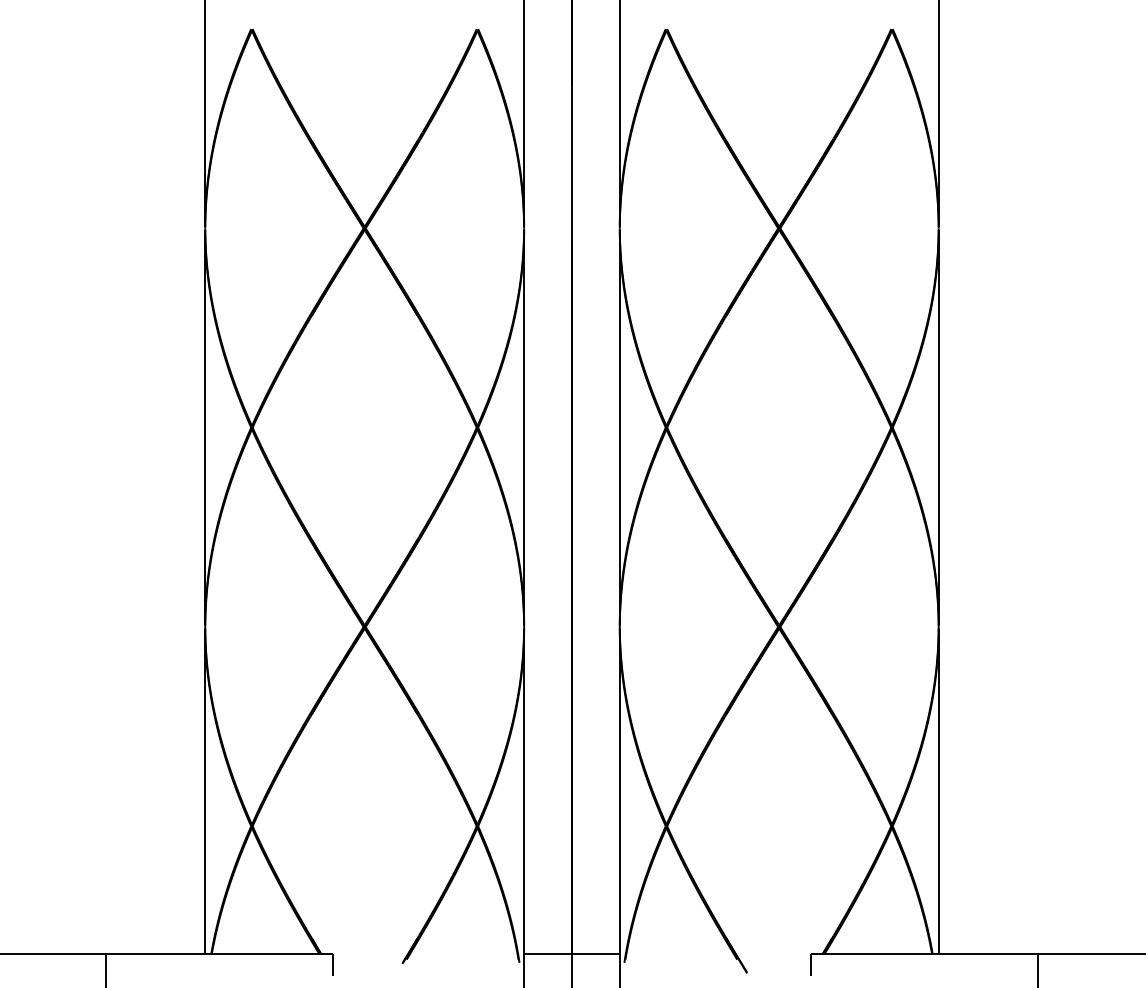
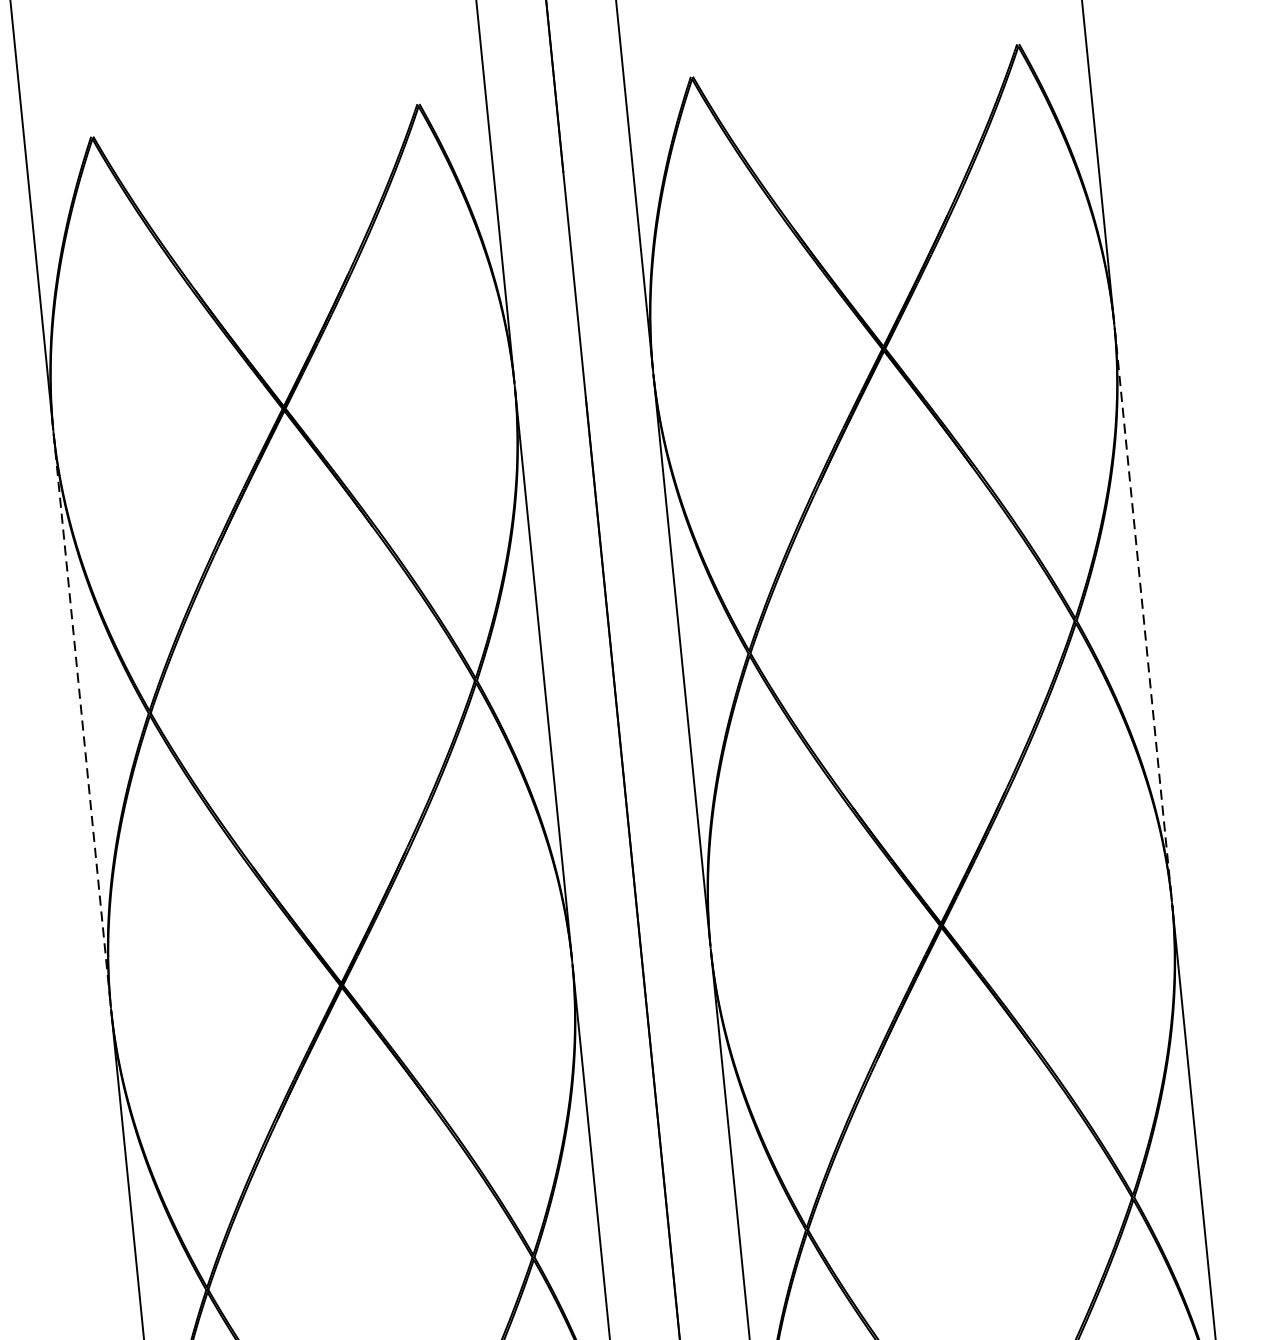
line: (205, 427) -> (82, 719), solid -> dashed
line: (938, 427) -> (1142, 613), solid -> dashed

